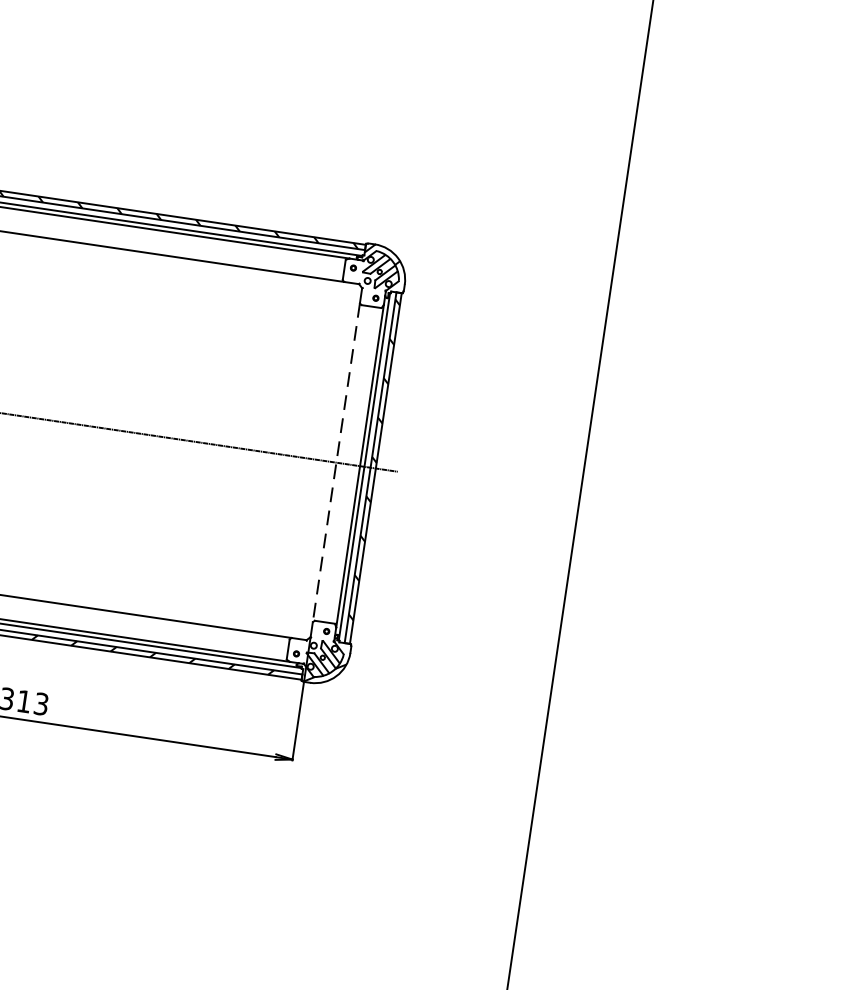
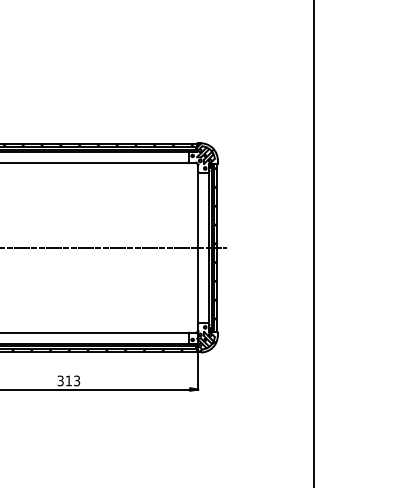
line: (336, 464) -> (198, 248), dashed -> solid

